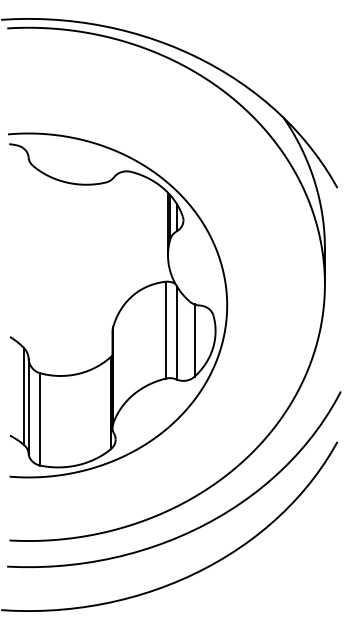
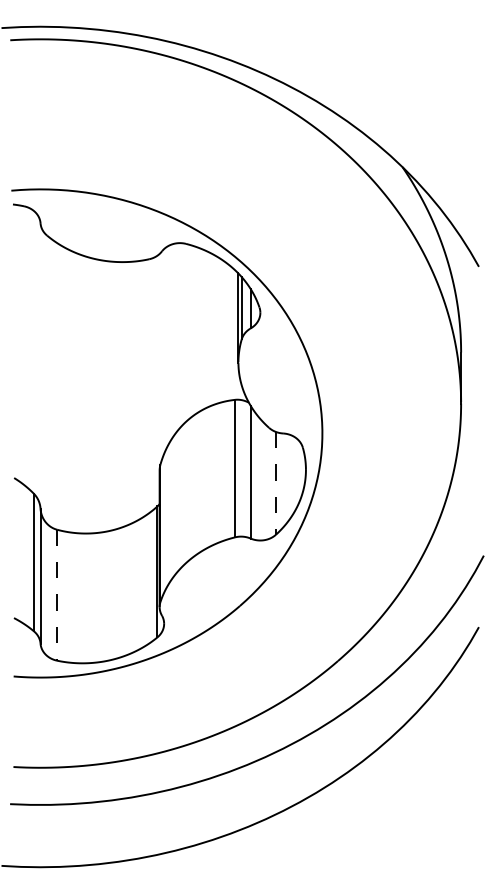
line: (194, 341) -> (276, 484), solid -> dashed
line: (40, 419) -> (57, 595), solid -> dashed

